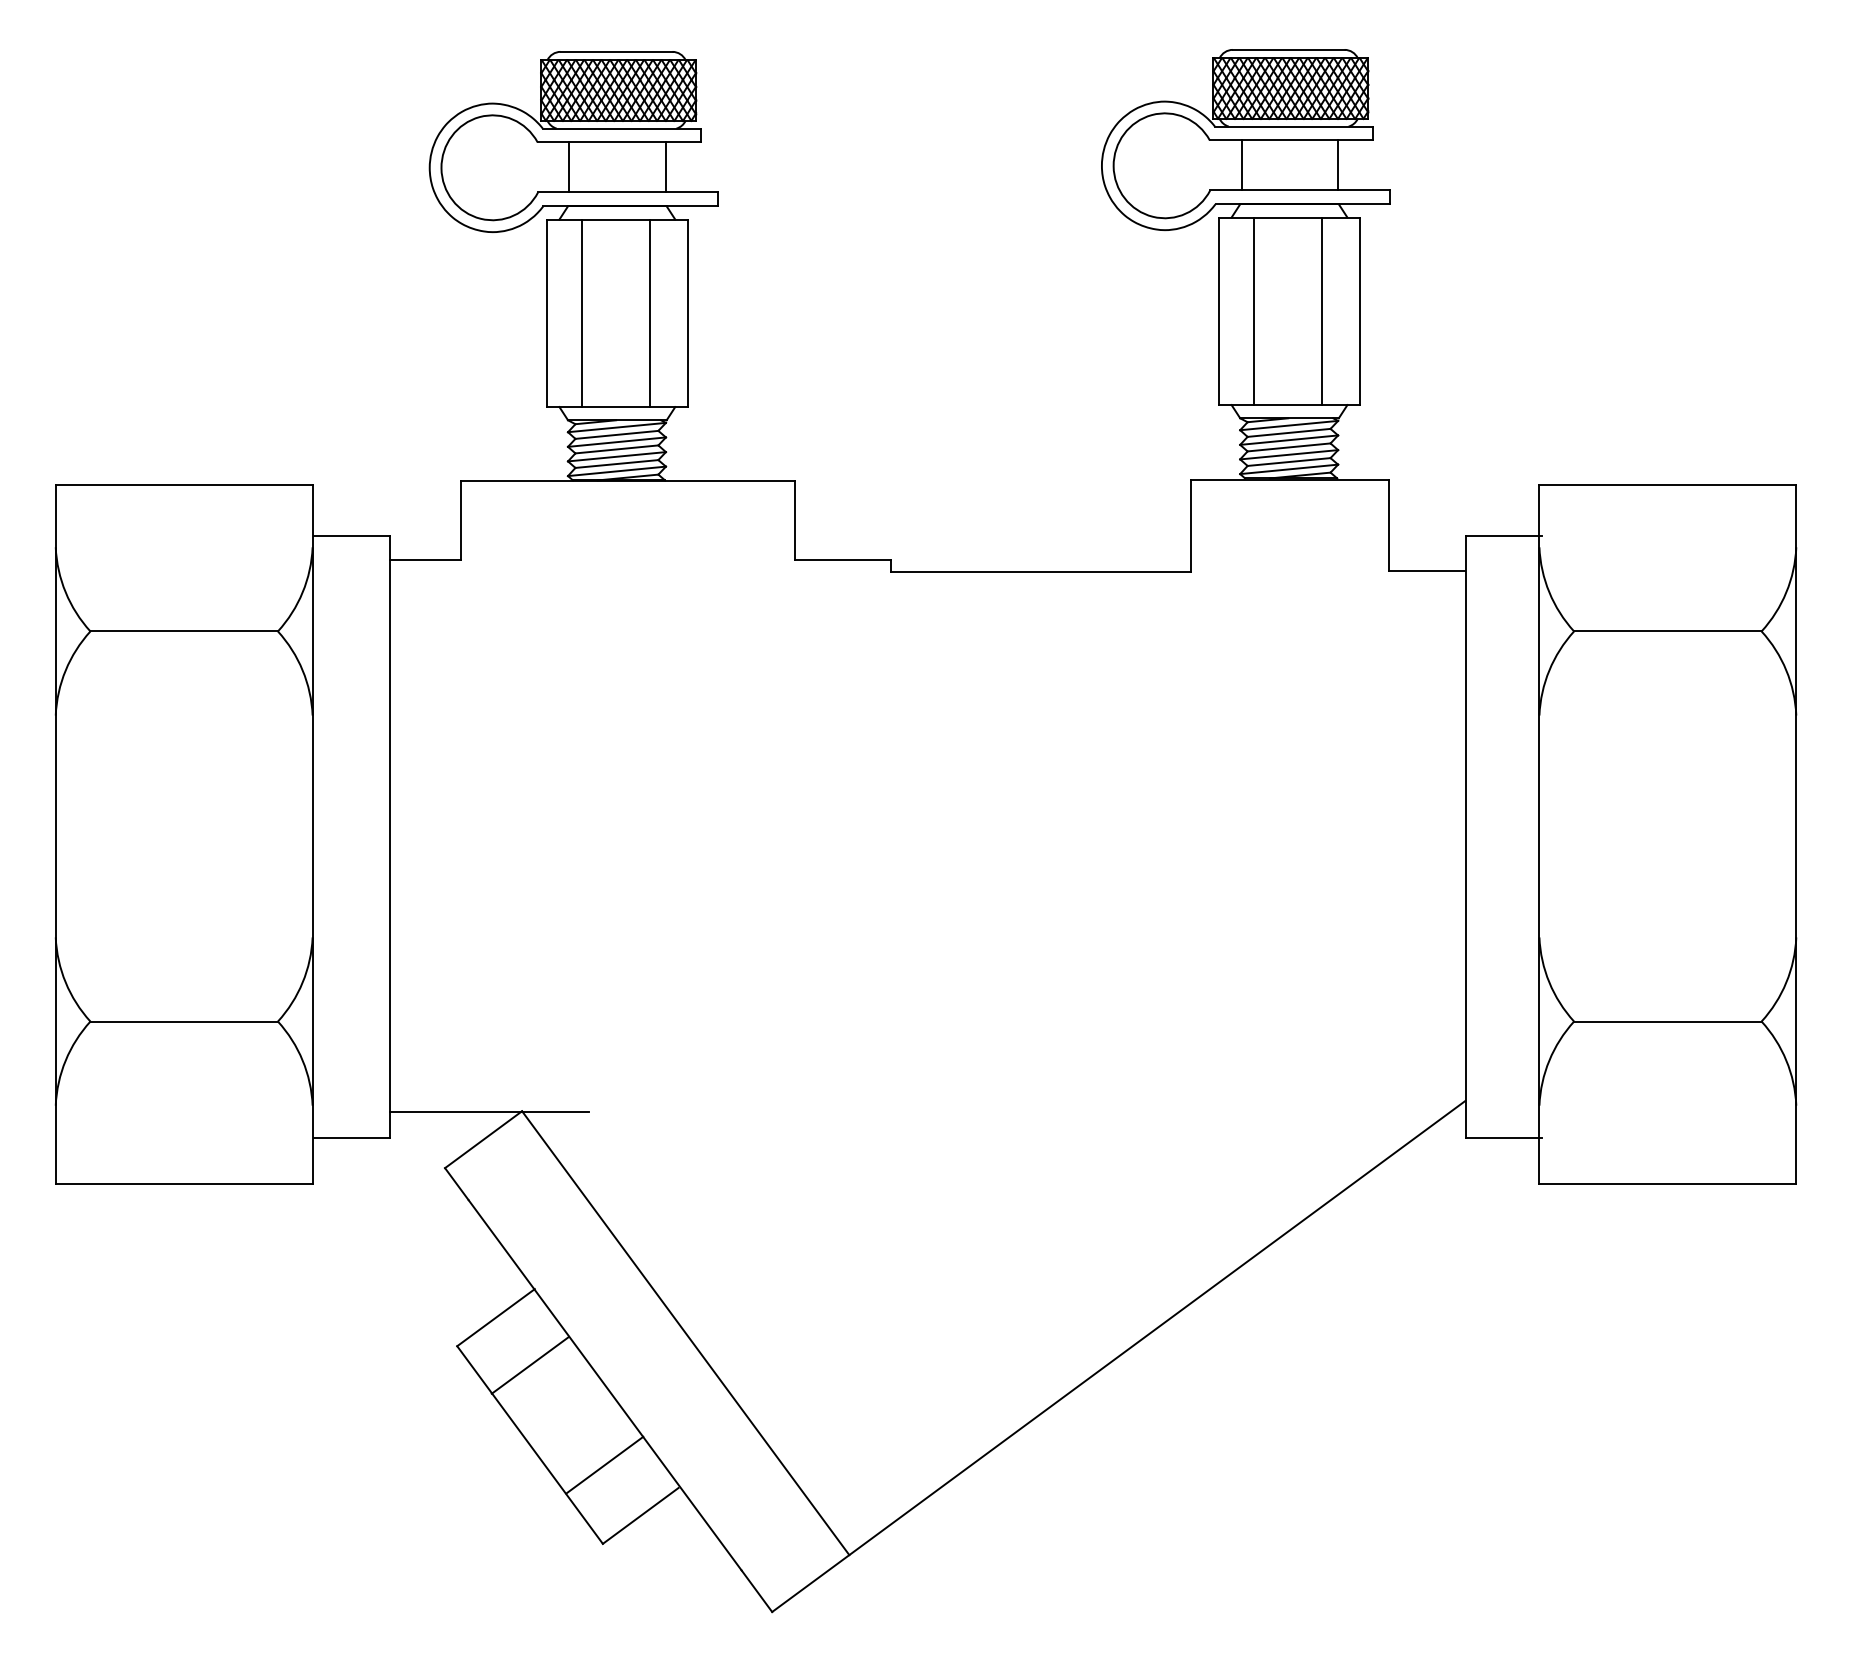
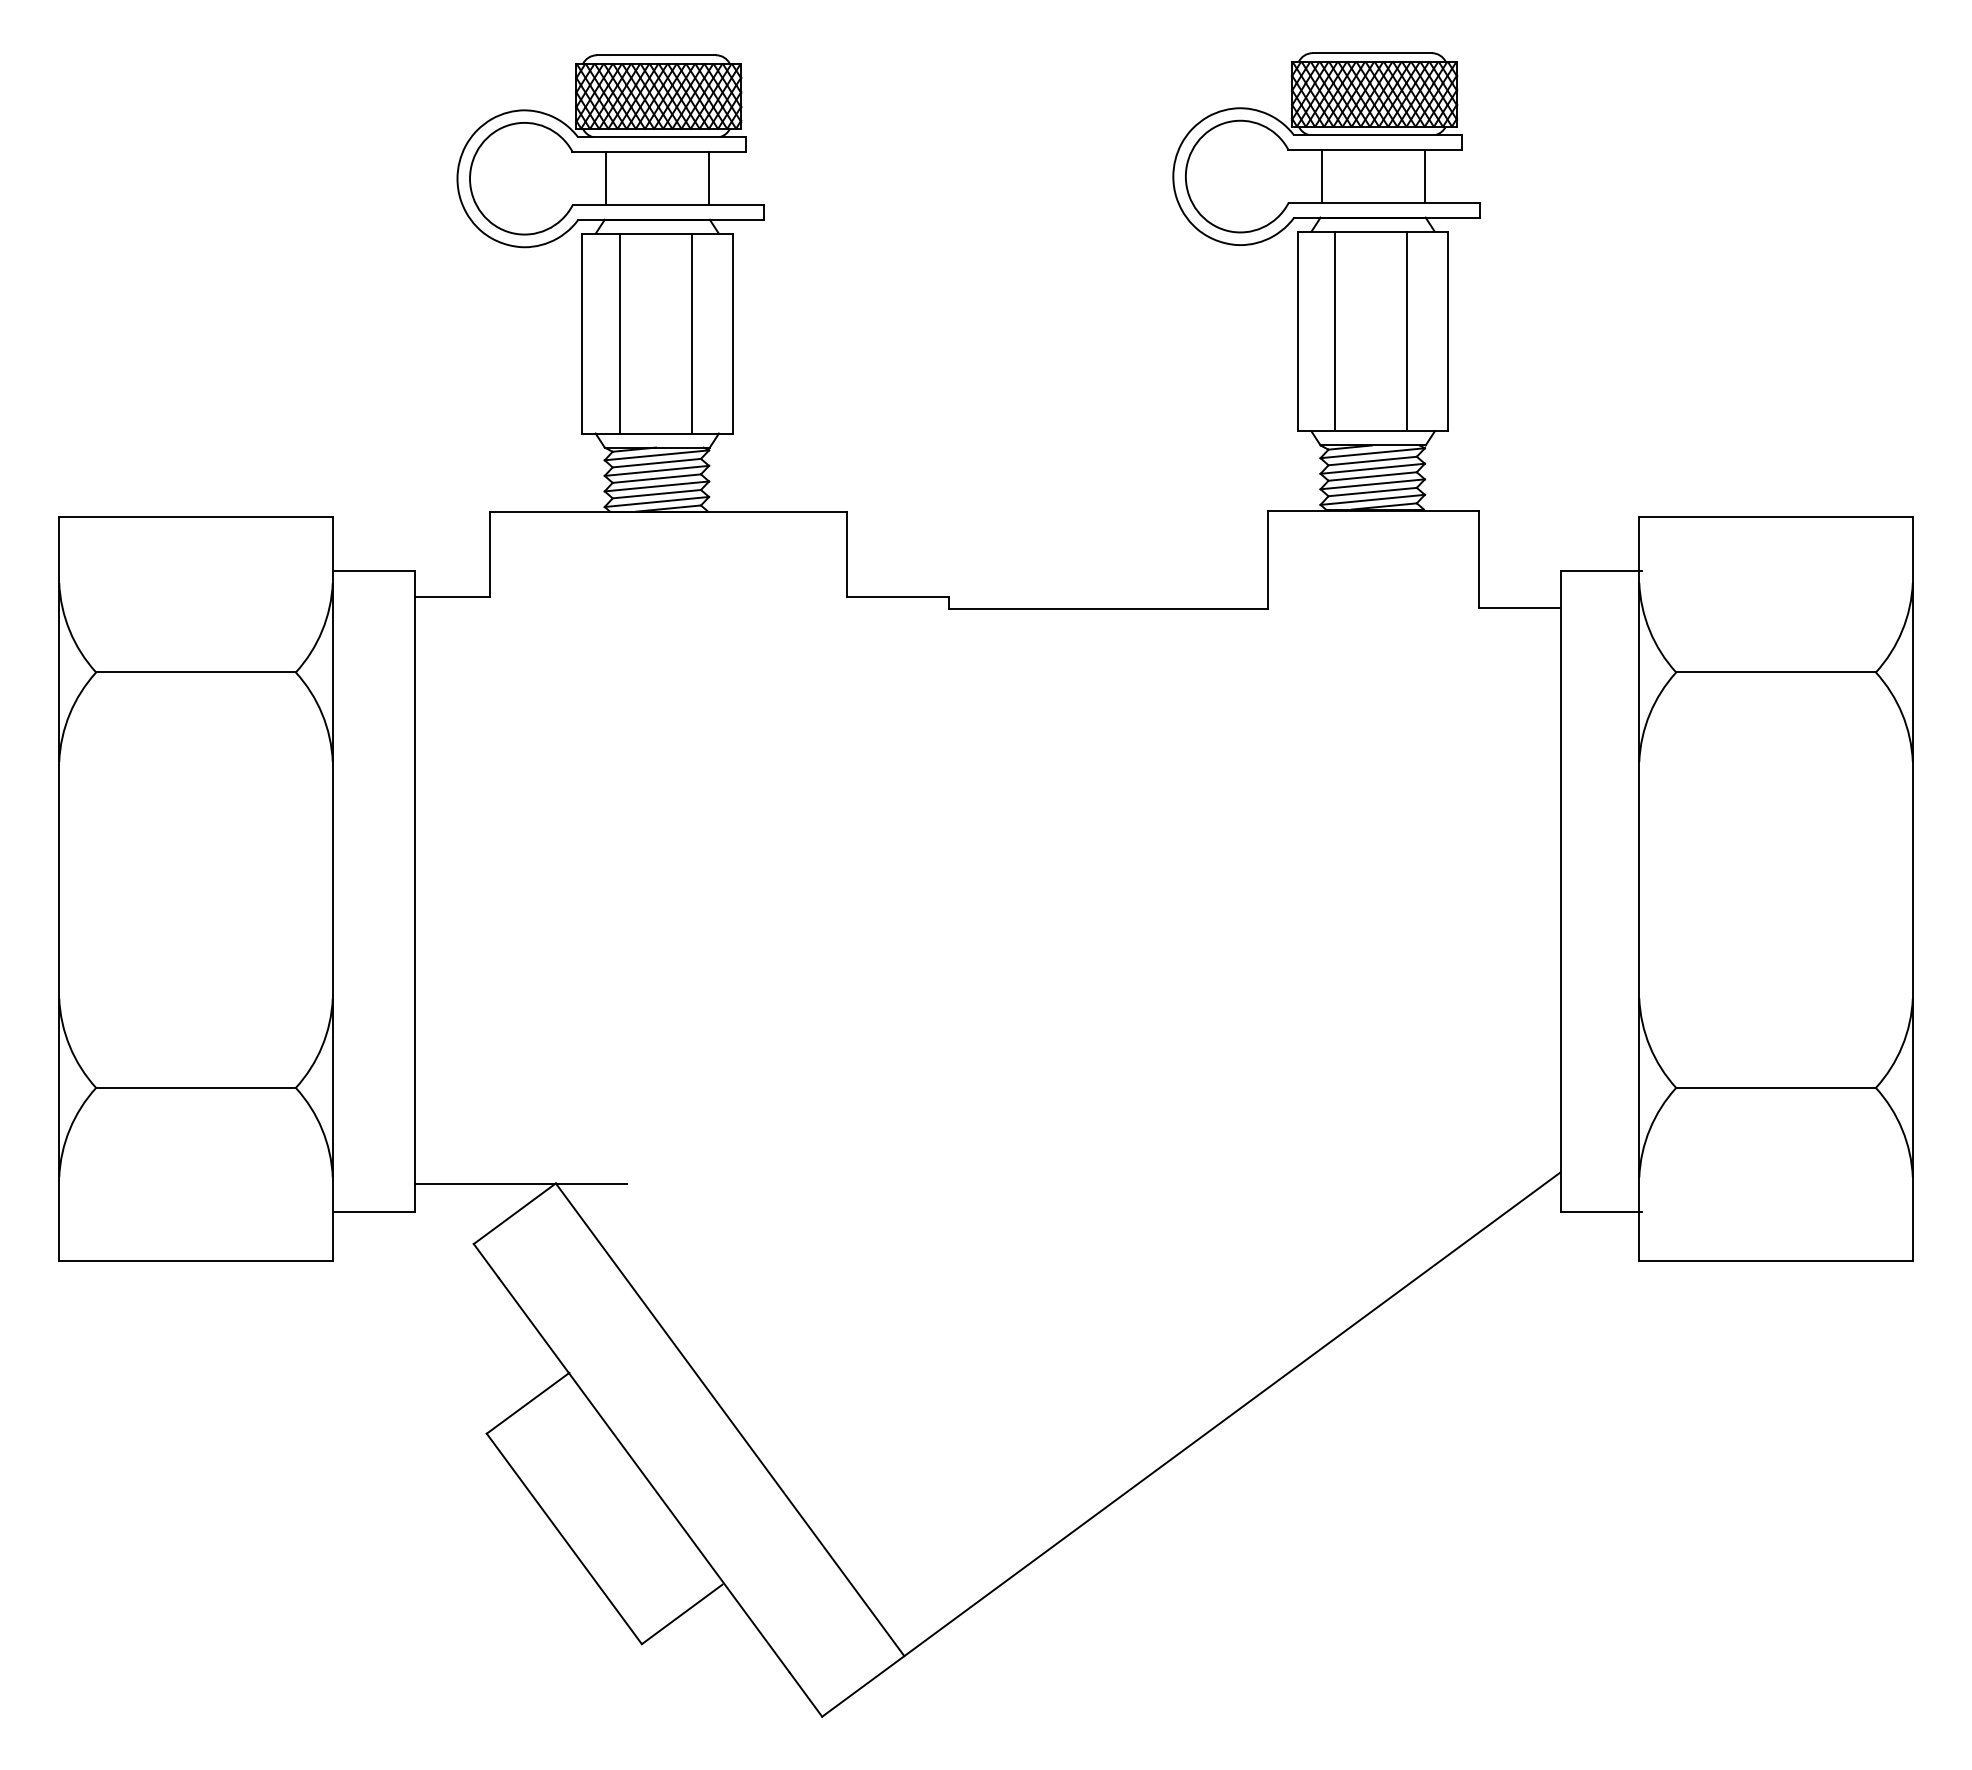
line: (530, 1364) -> (564, 1453), removed
line: (604, 1465) -> (643, 1560), removed

